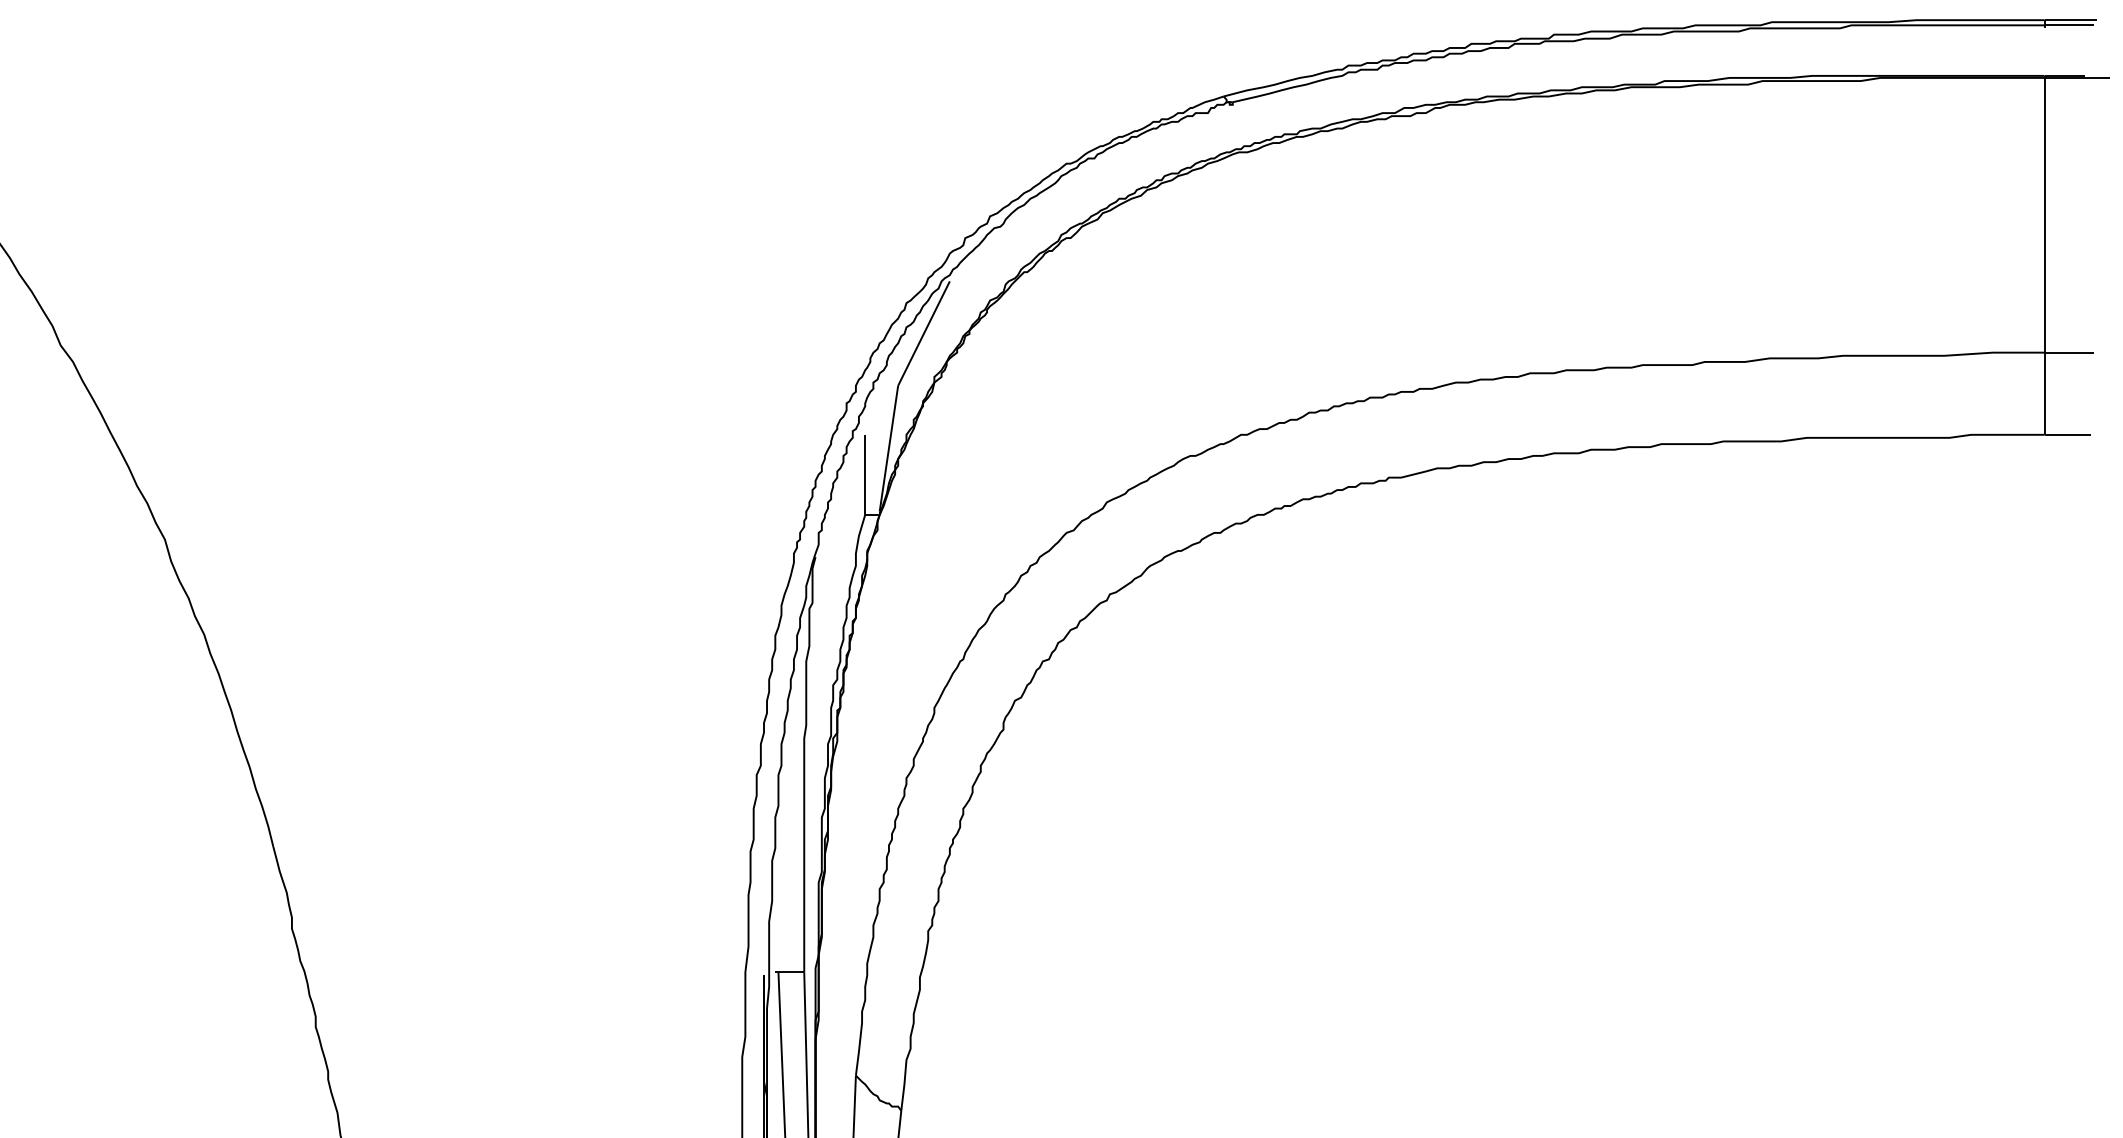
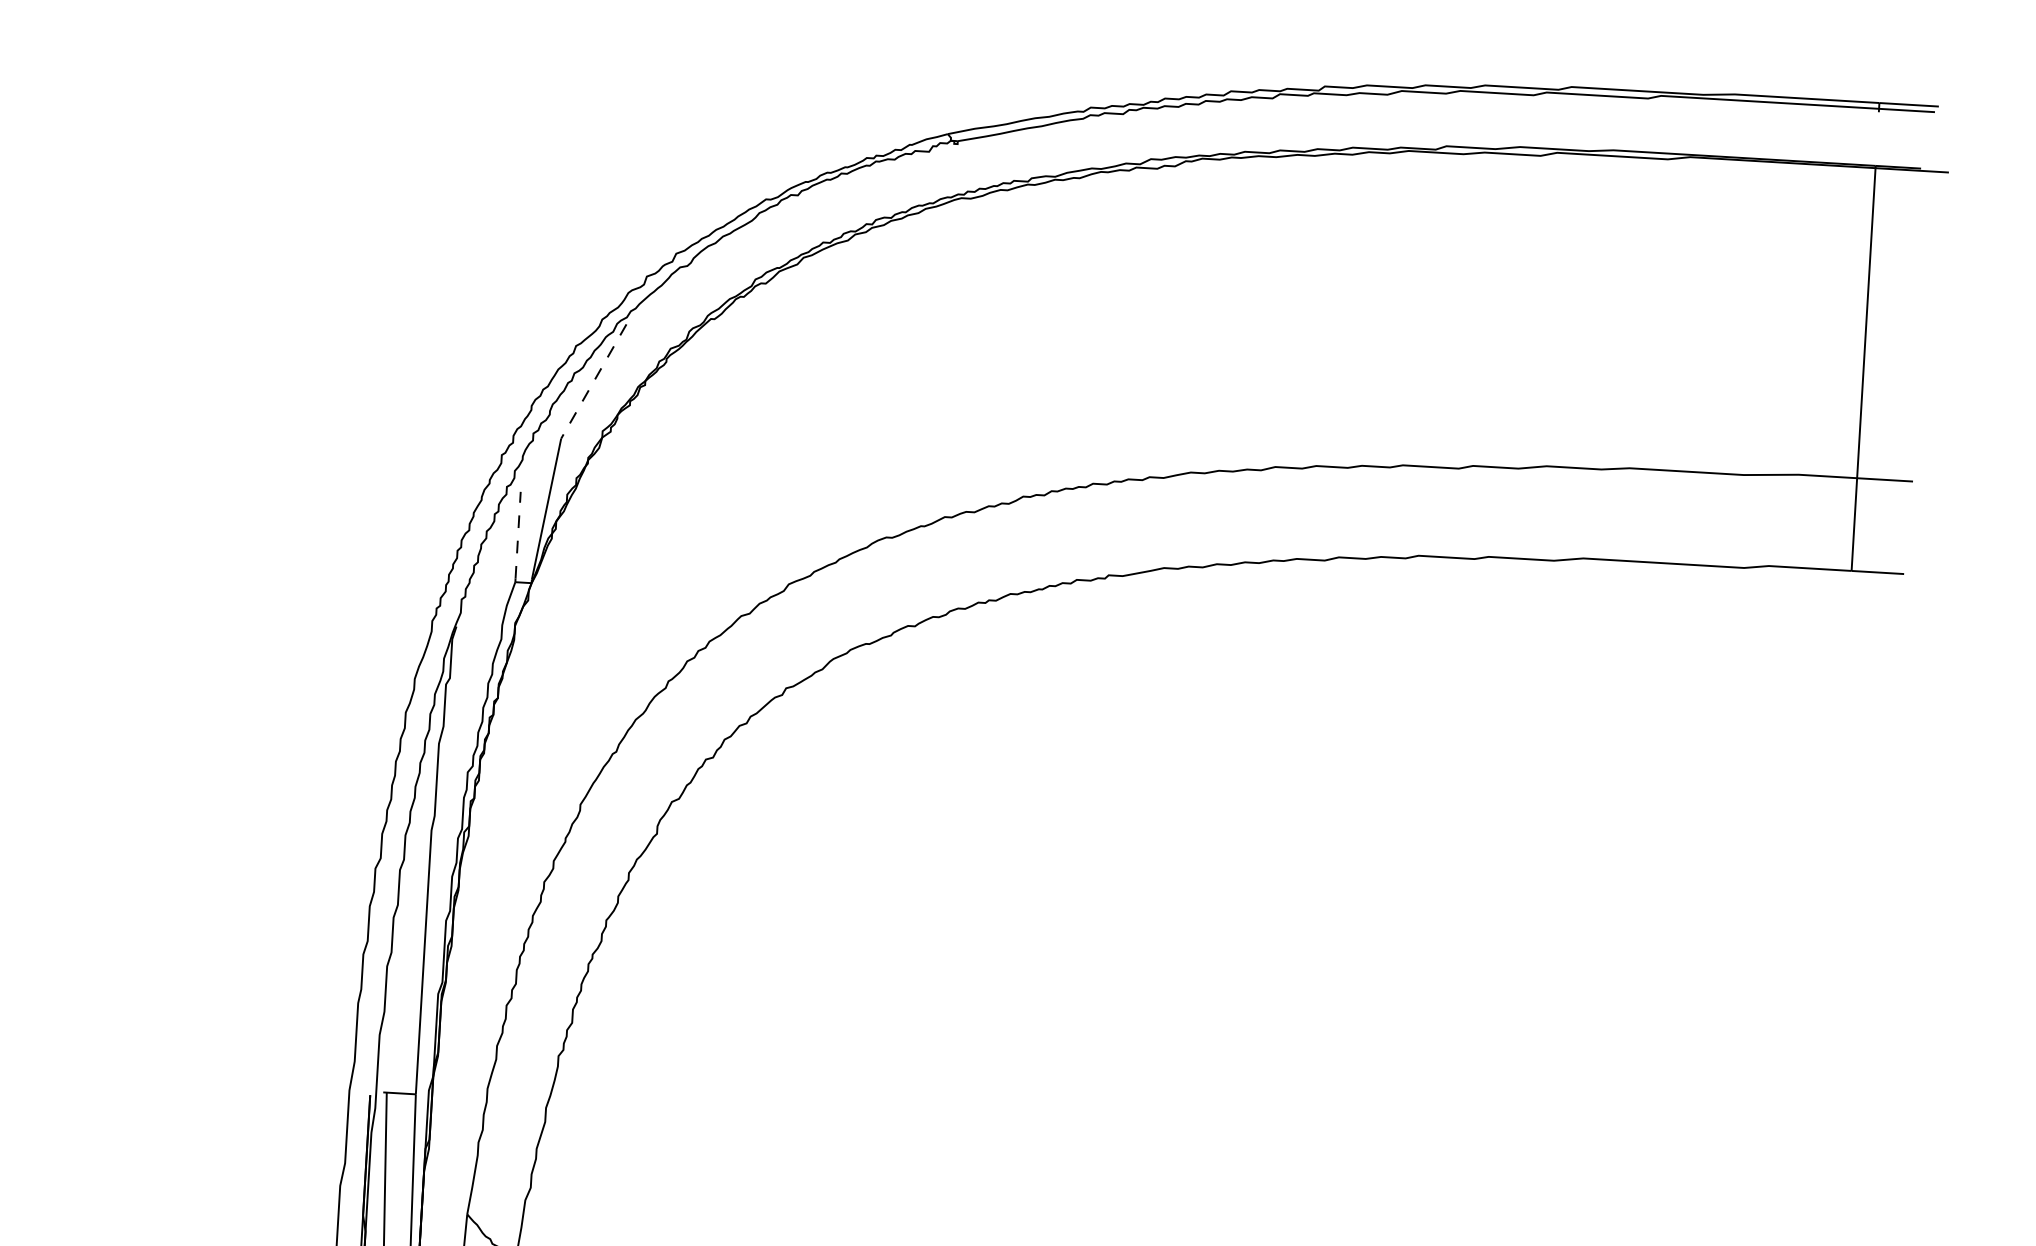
line: (923, 333) -> (593, 381), solid -> dashed
line: (865, 472) -> (518, 534), solid -> dashed

